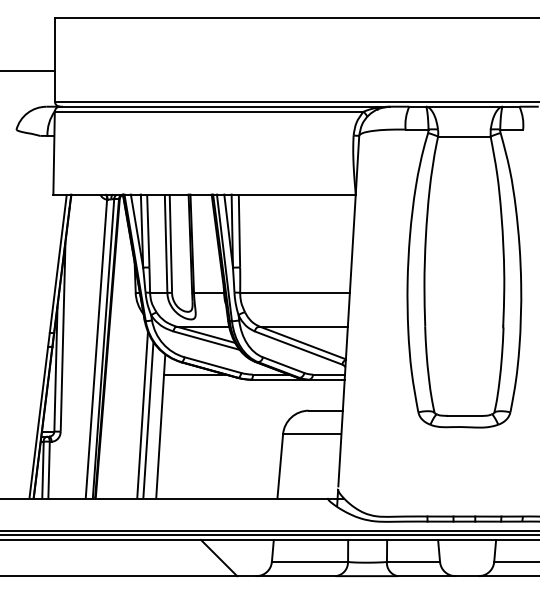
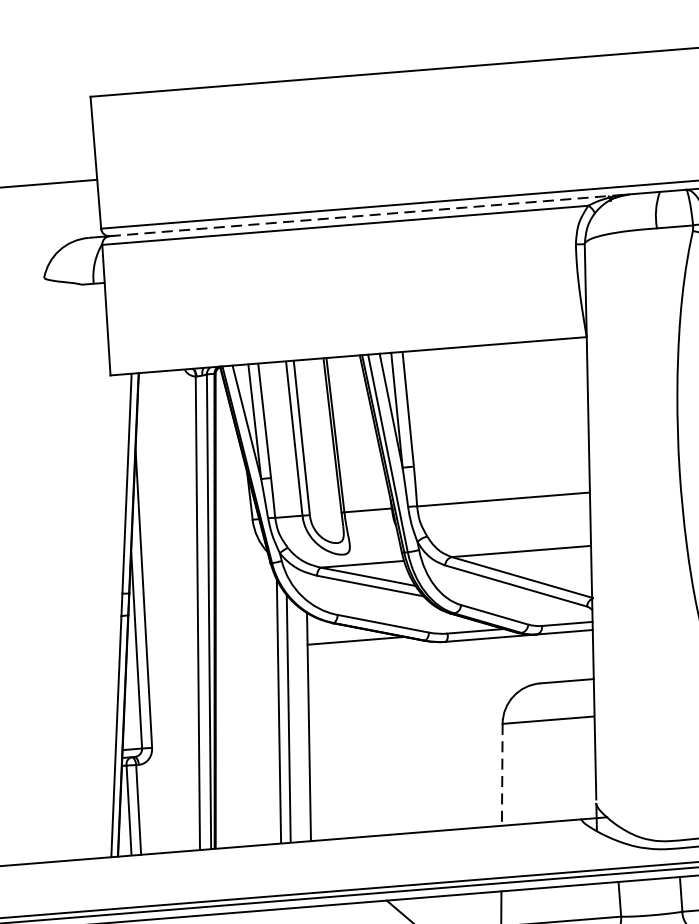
line: (225, 106) -> (370, 214), solid -> dashed
line: (280, 466) -> (502, 774), solid -> dashed

